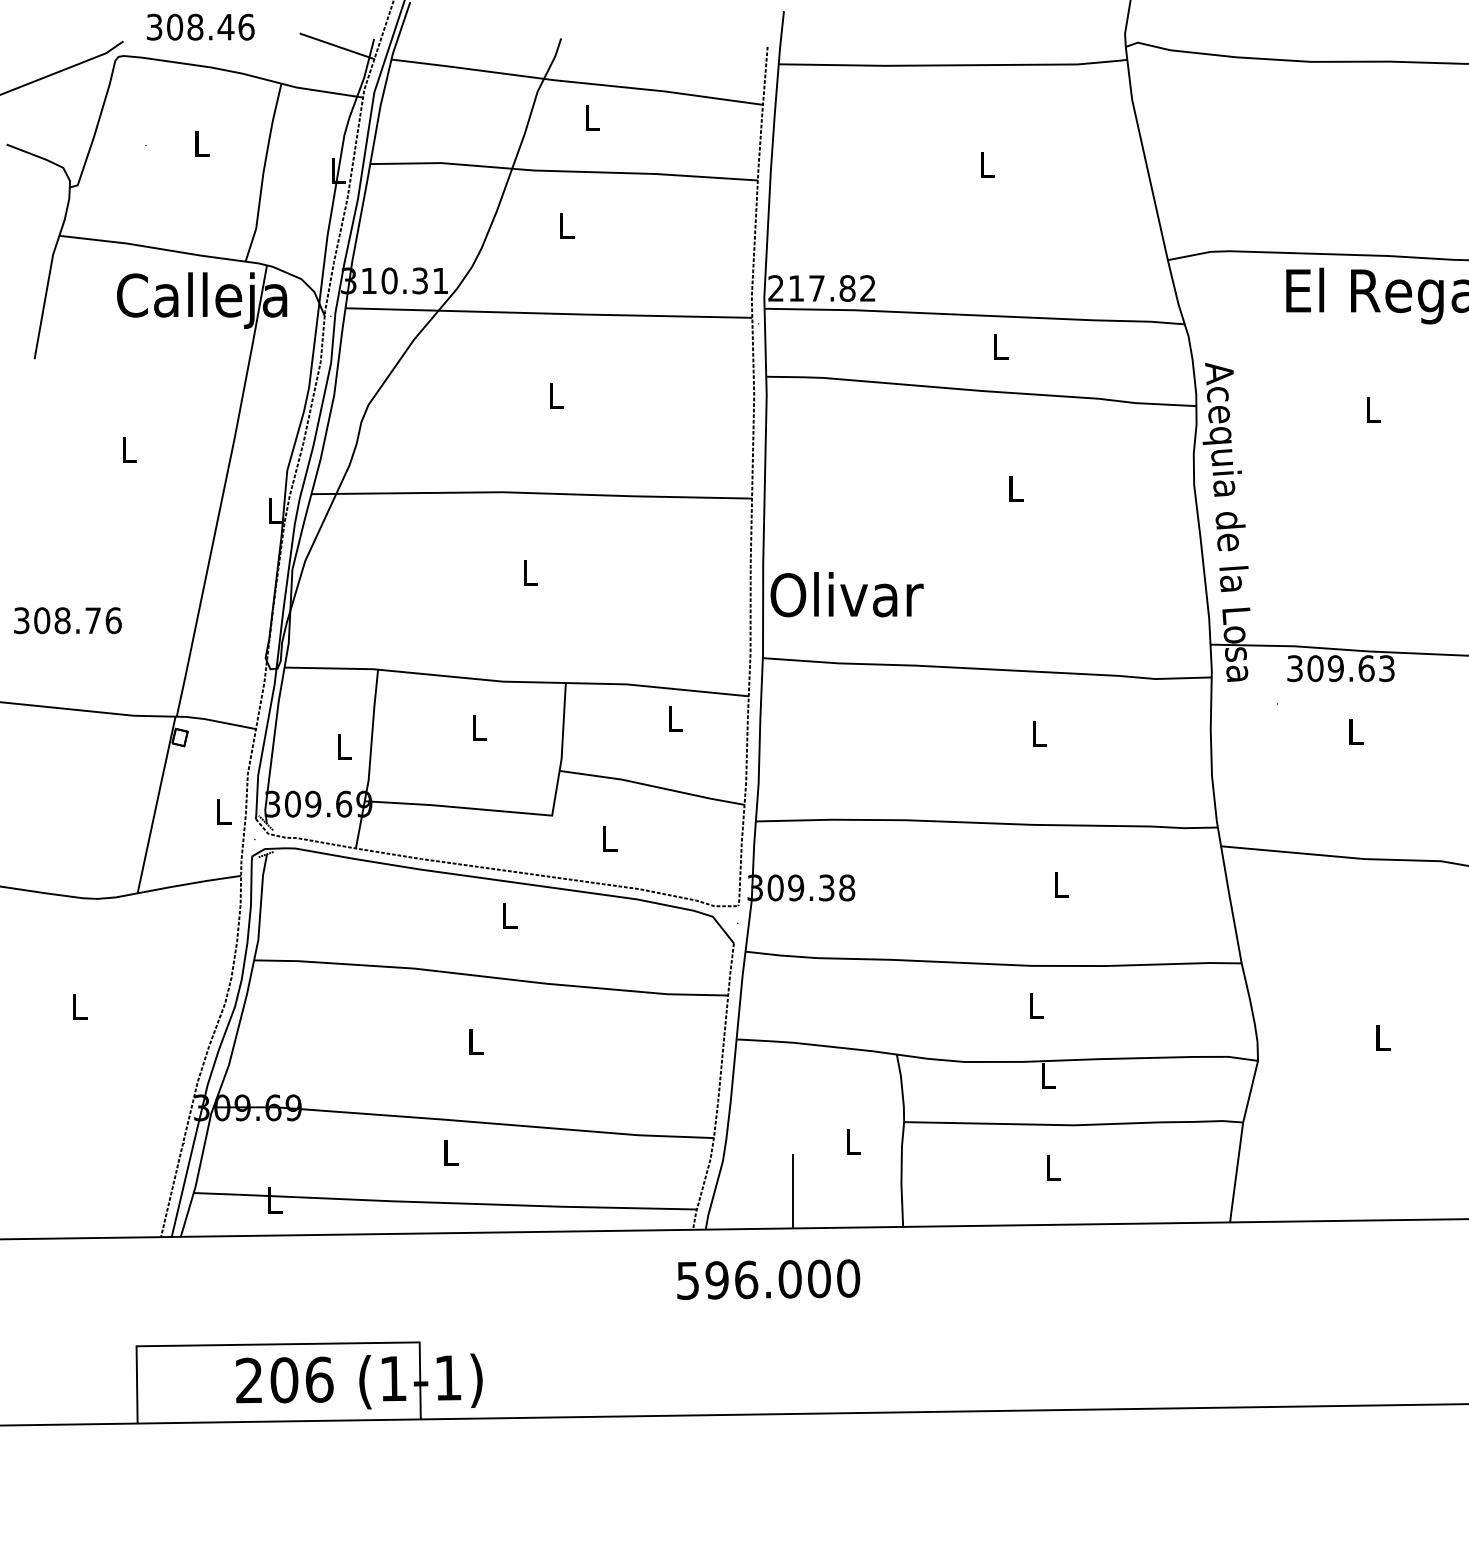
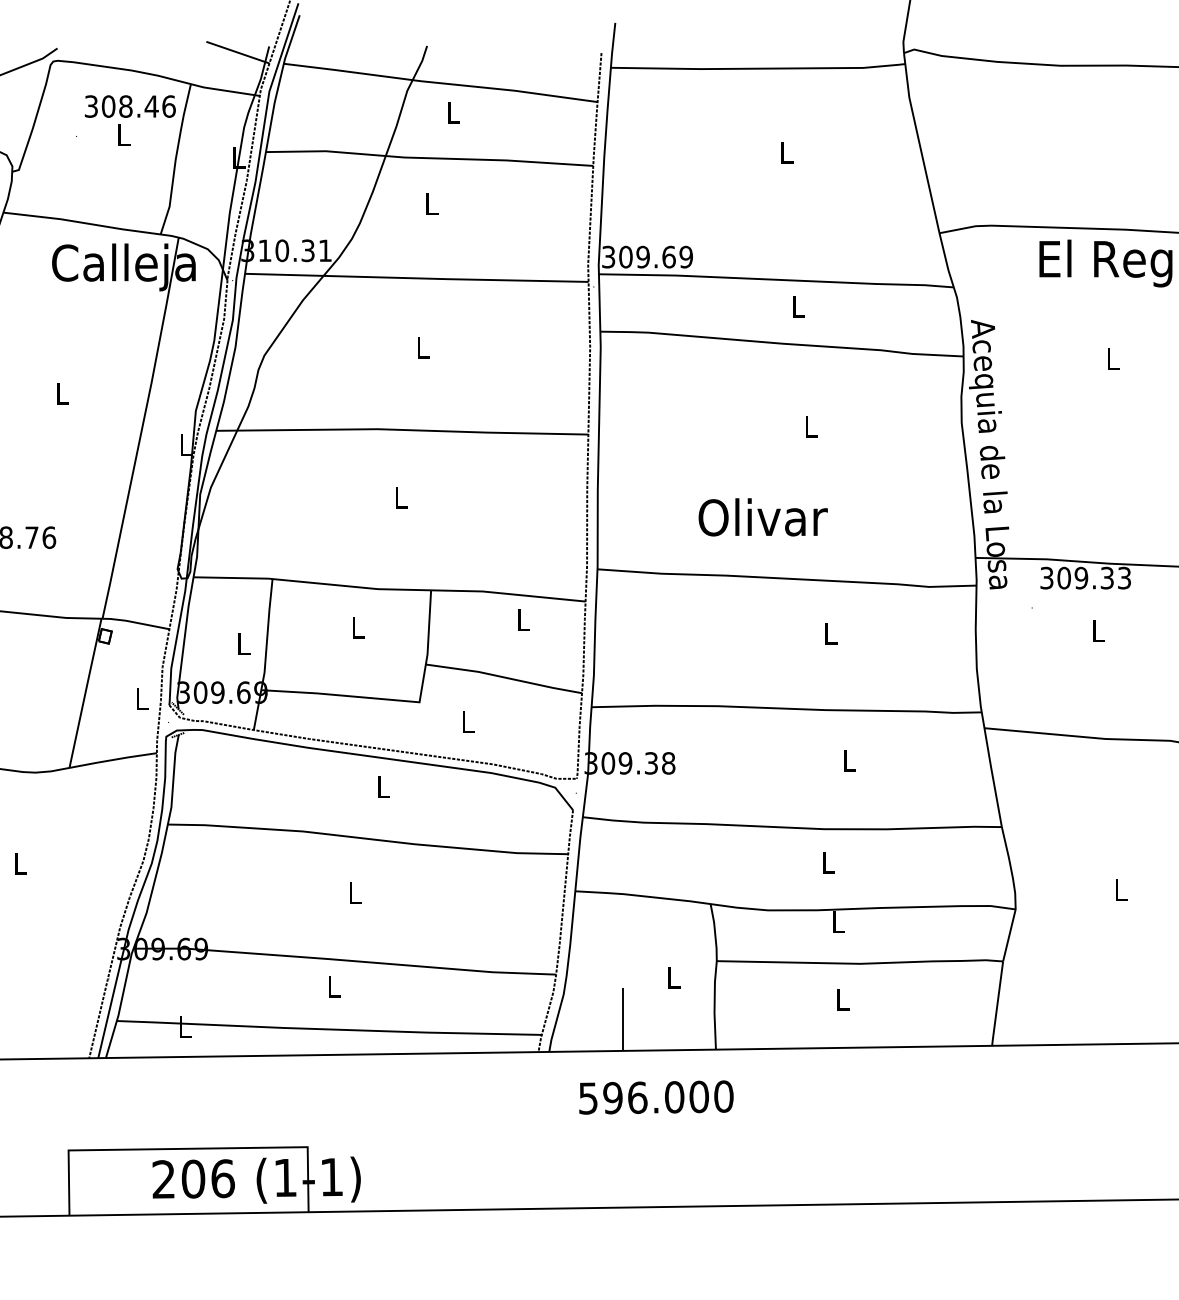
text: (200, 26) -> (130, 105), moved
text: (821, 288) -> (647, 257), 217.82 -> 309.69
text: (846, 594) -> (762, 517), moved
text: (1366, 668) -> (1107, 578), 309.63 -> 309.33
text: (768, 1279) -> (656, 1097), moved

